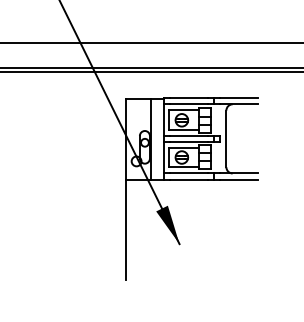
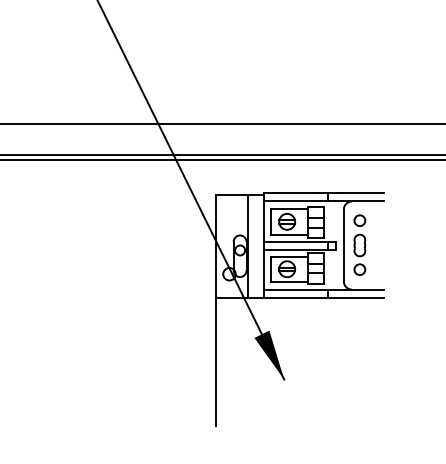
part: (238, 138) -> (359, 244), added

